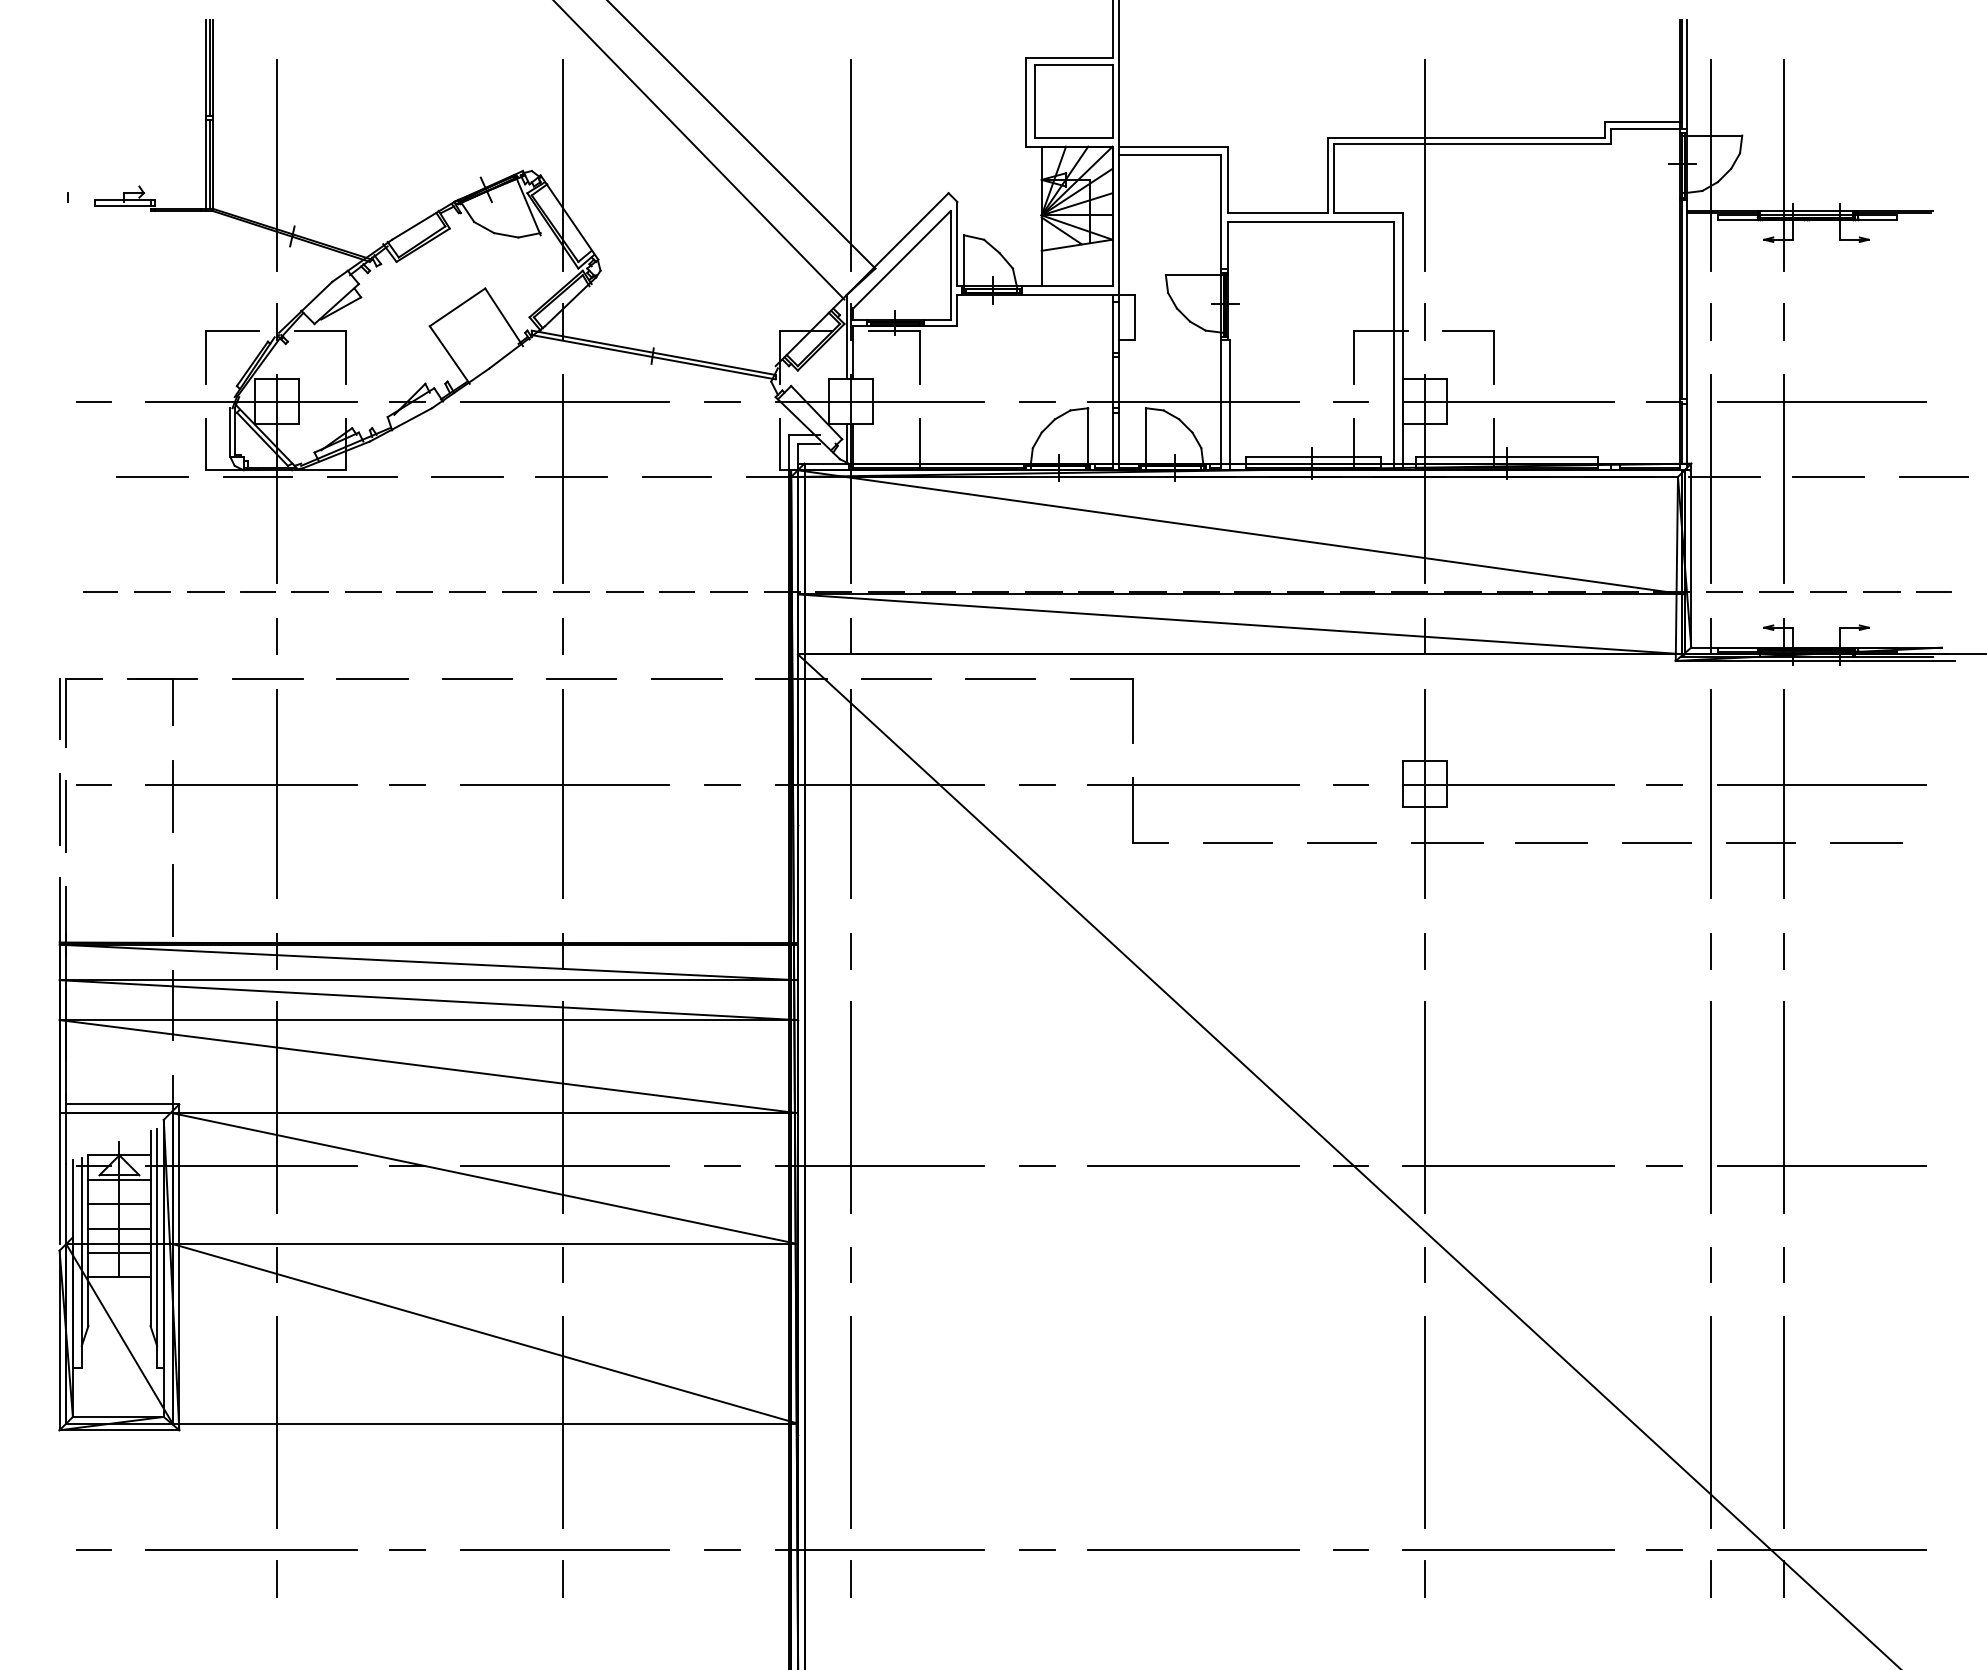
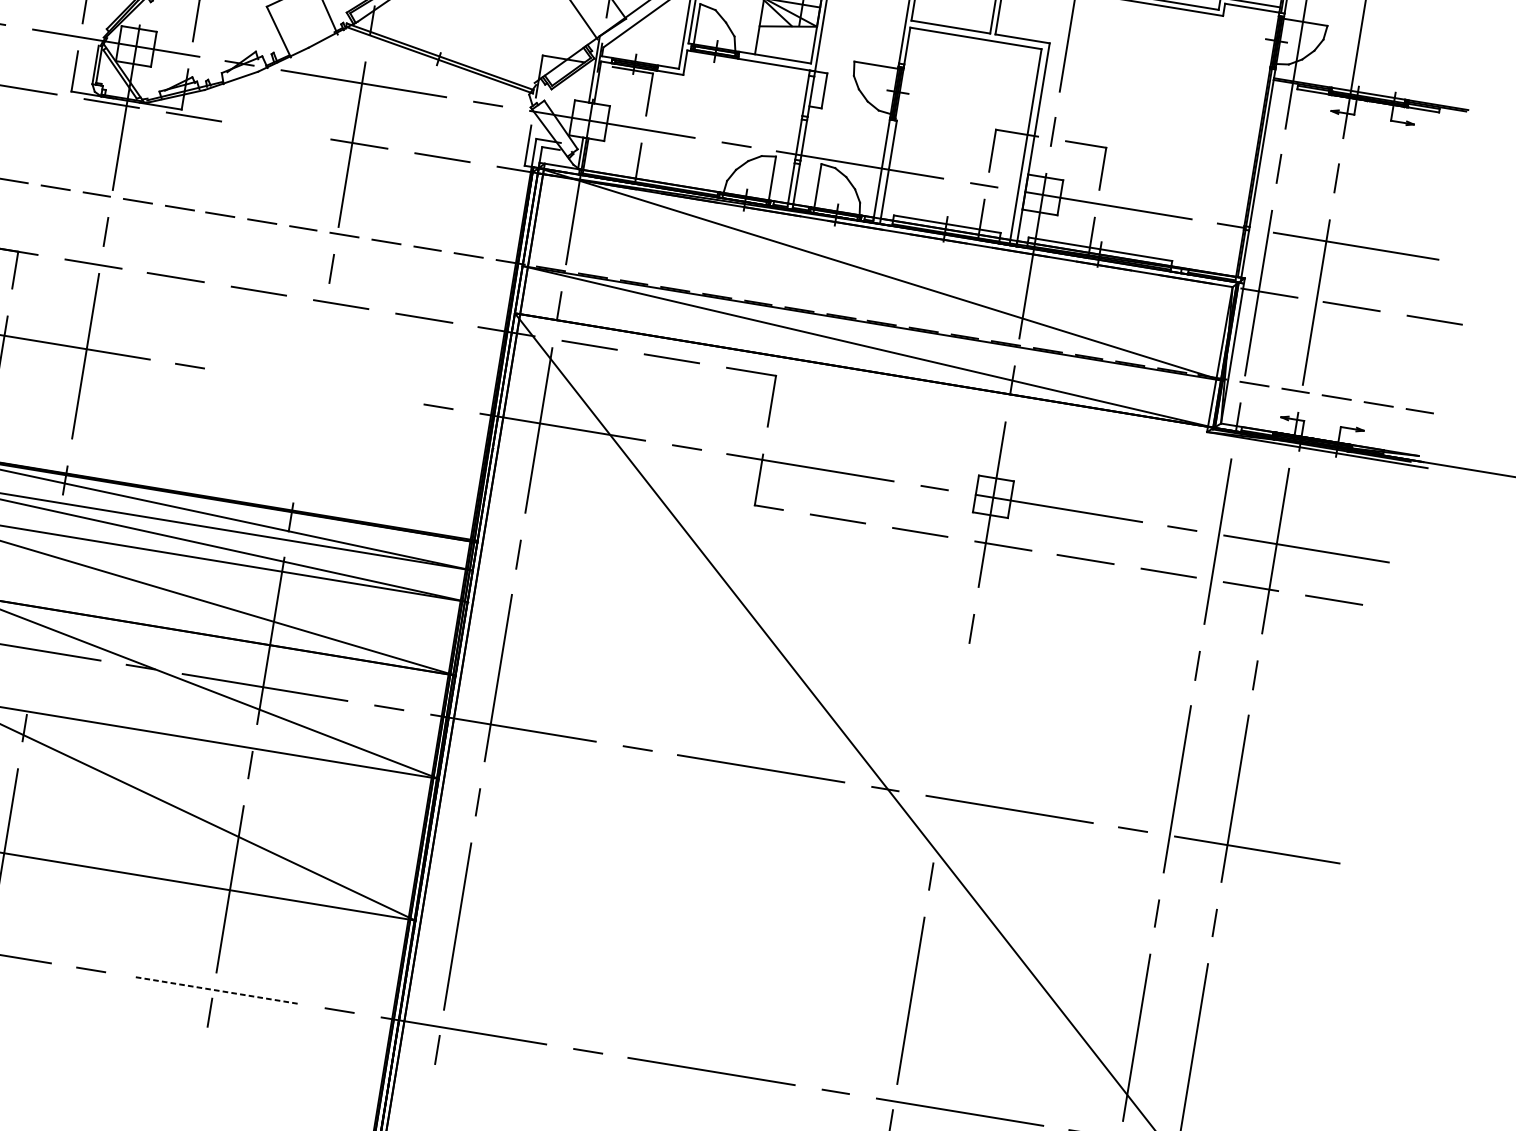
line: (467, 476) -> (277, 130), removed
part: (564, 793) -> (312, 393), removed
line: (276, 1107) -> (44, 603), removed
line: (1425, 1107) -> (951, 752), removed
line: (564, 1549) -> (215, 989), solid -> dashed

